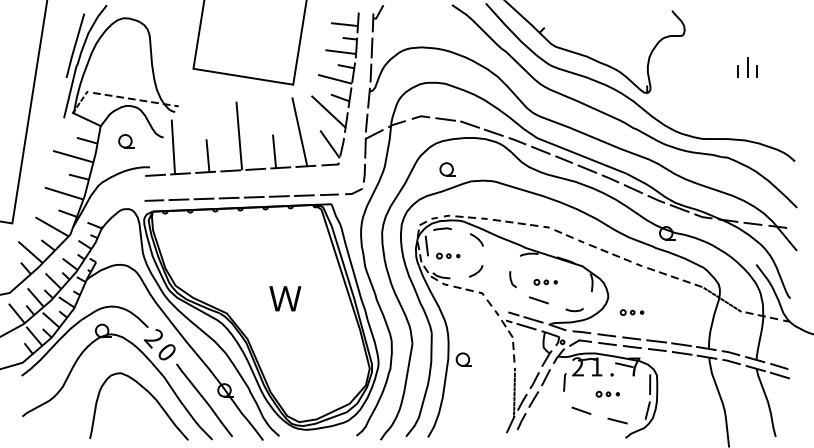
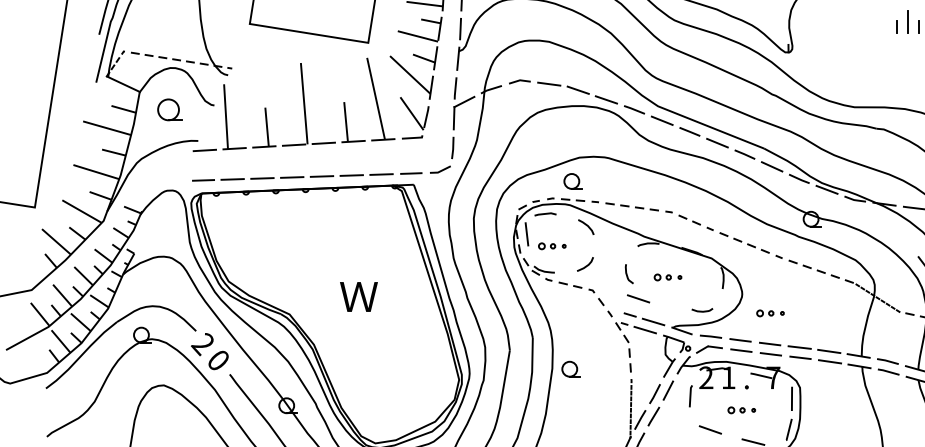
part: (126, 141) -> (170, 110), size x1.4
part: (447, 169) -> (572, 181), moved
line: (538, 300) -> (638, 299), moved

